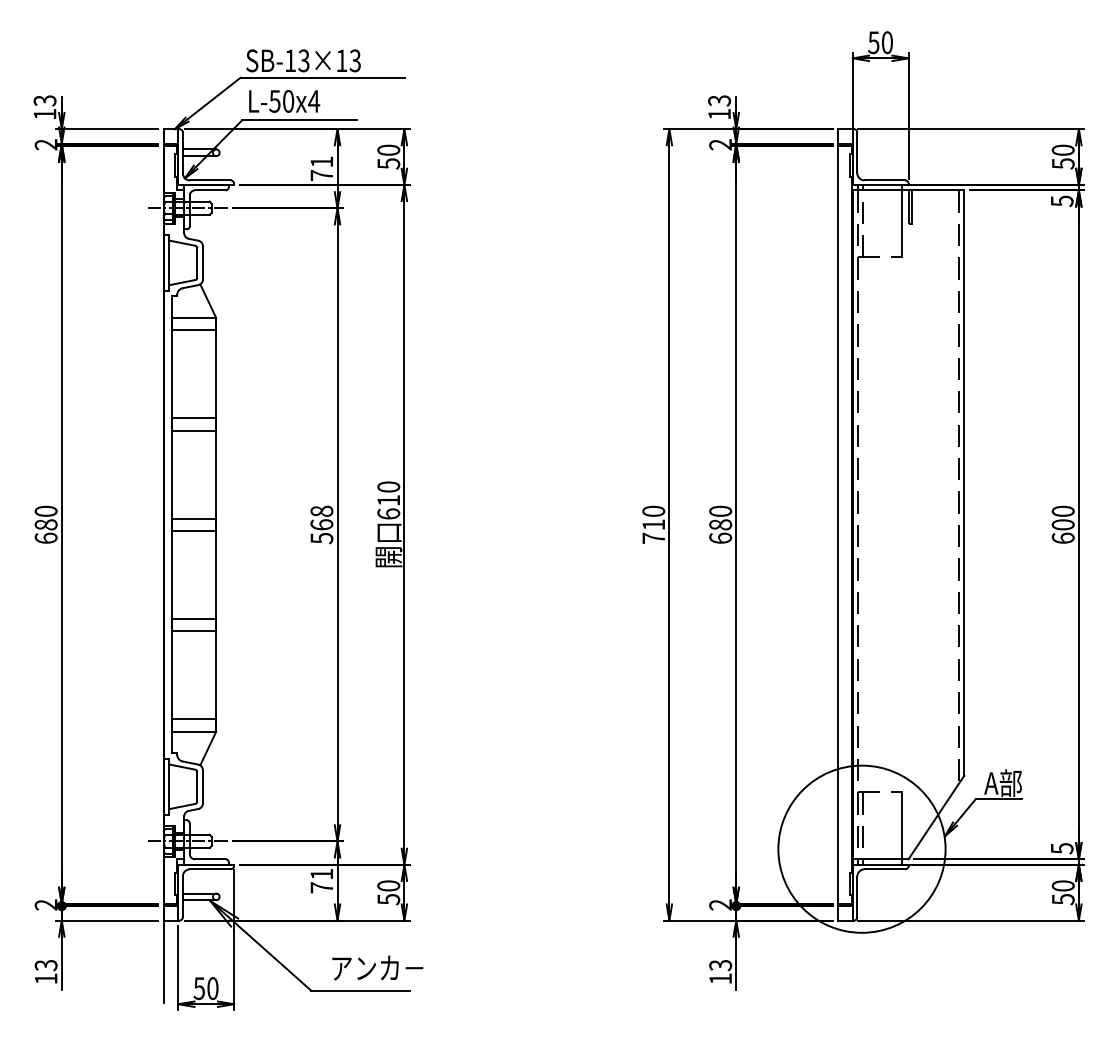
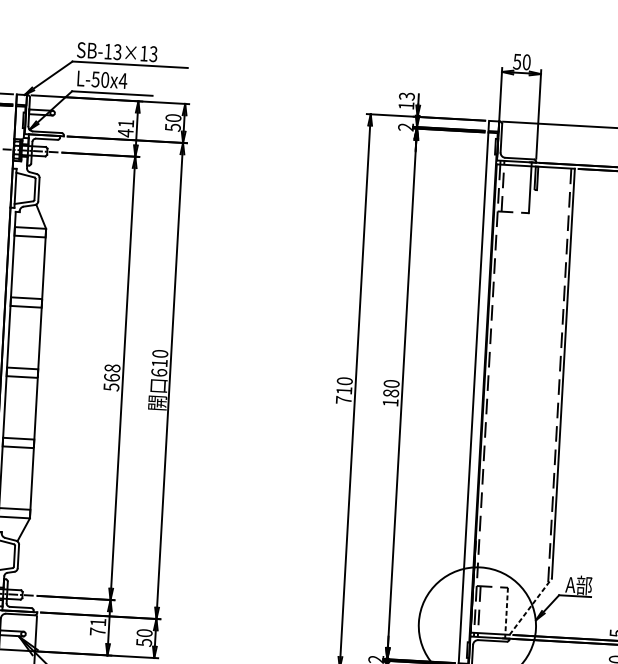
text: (321, 175) -> (125, 133), 71 -> 41
text: (720, 537) -> (390, 402), 680 -> 180
line: (936, 817) -> (530, 606), solid -> dashed
line: (902, 829) -> (506, 613), solid -> dashed

